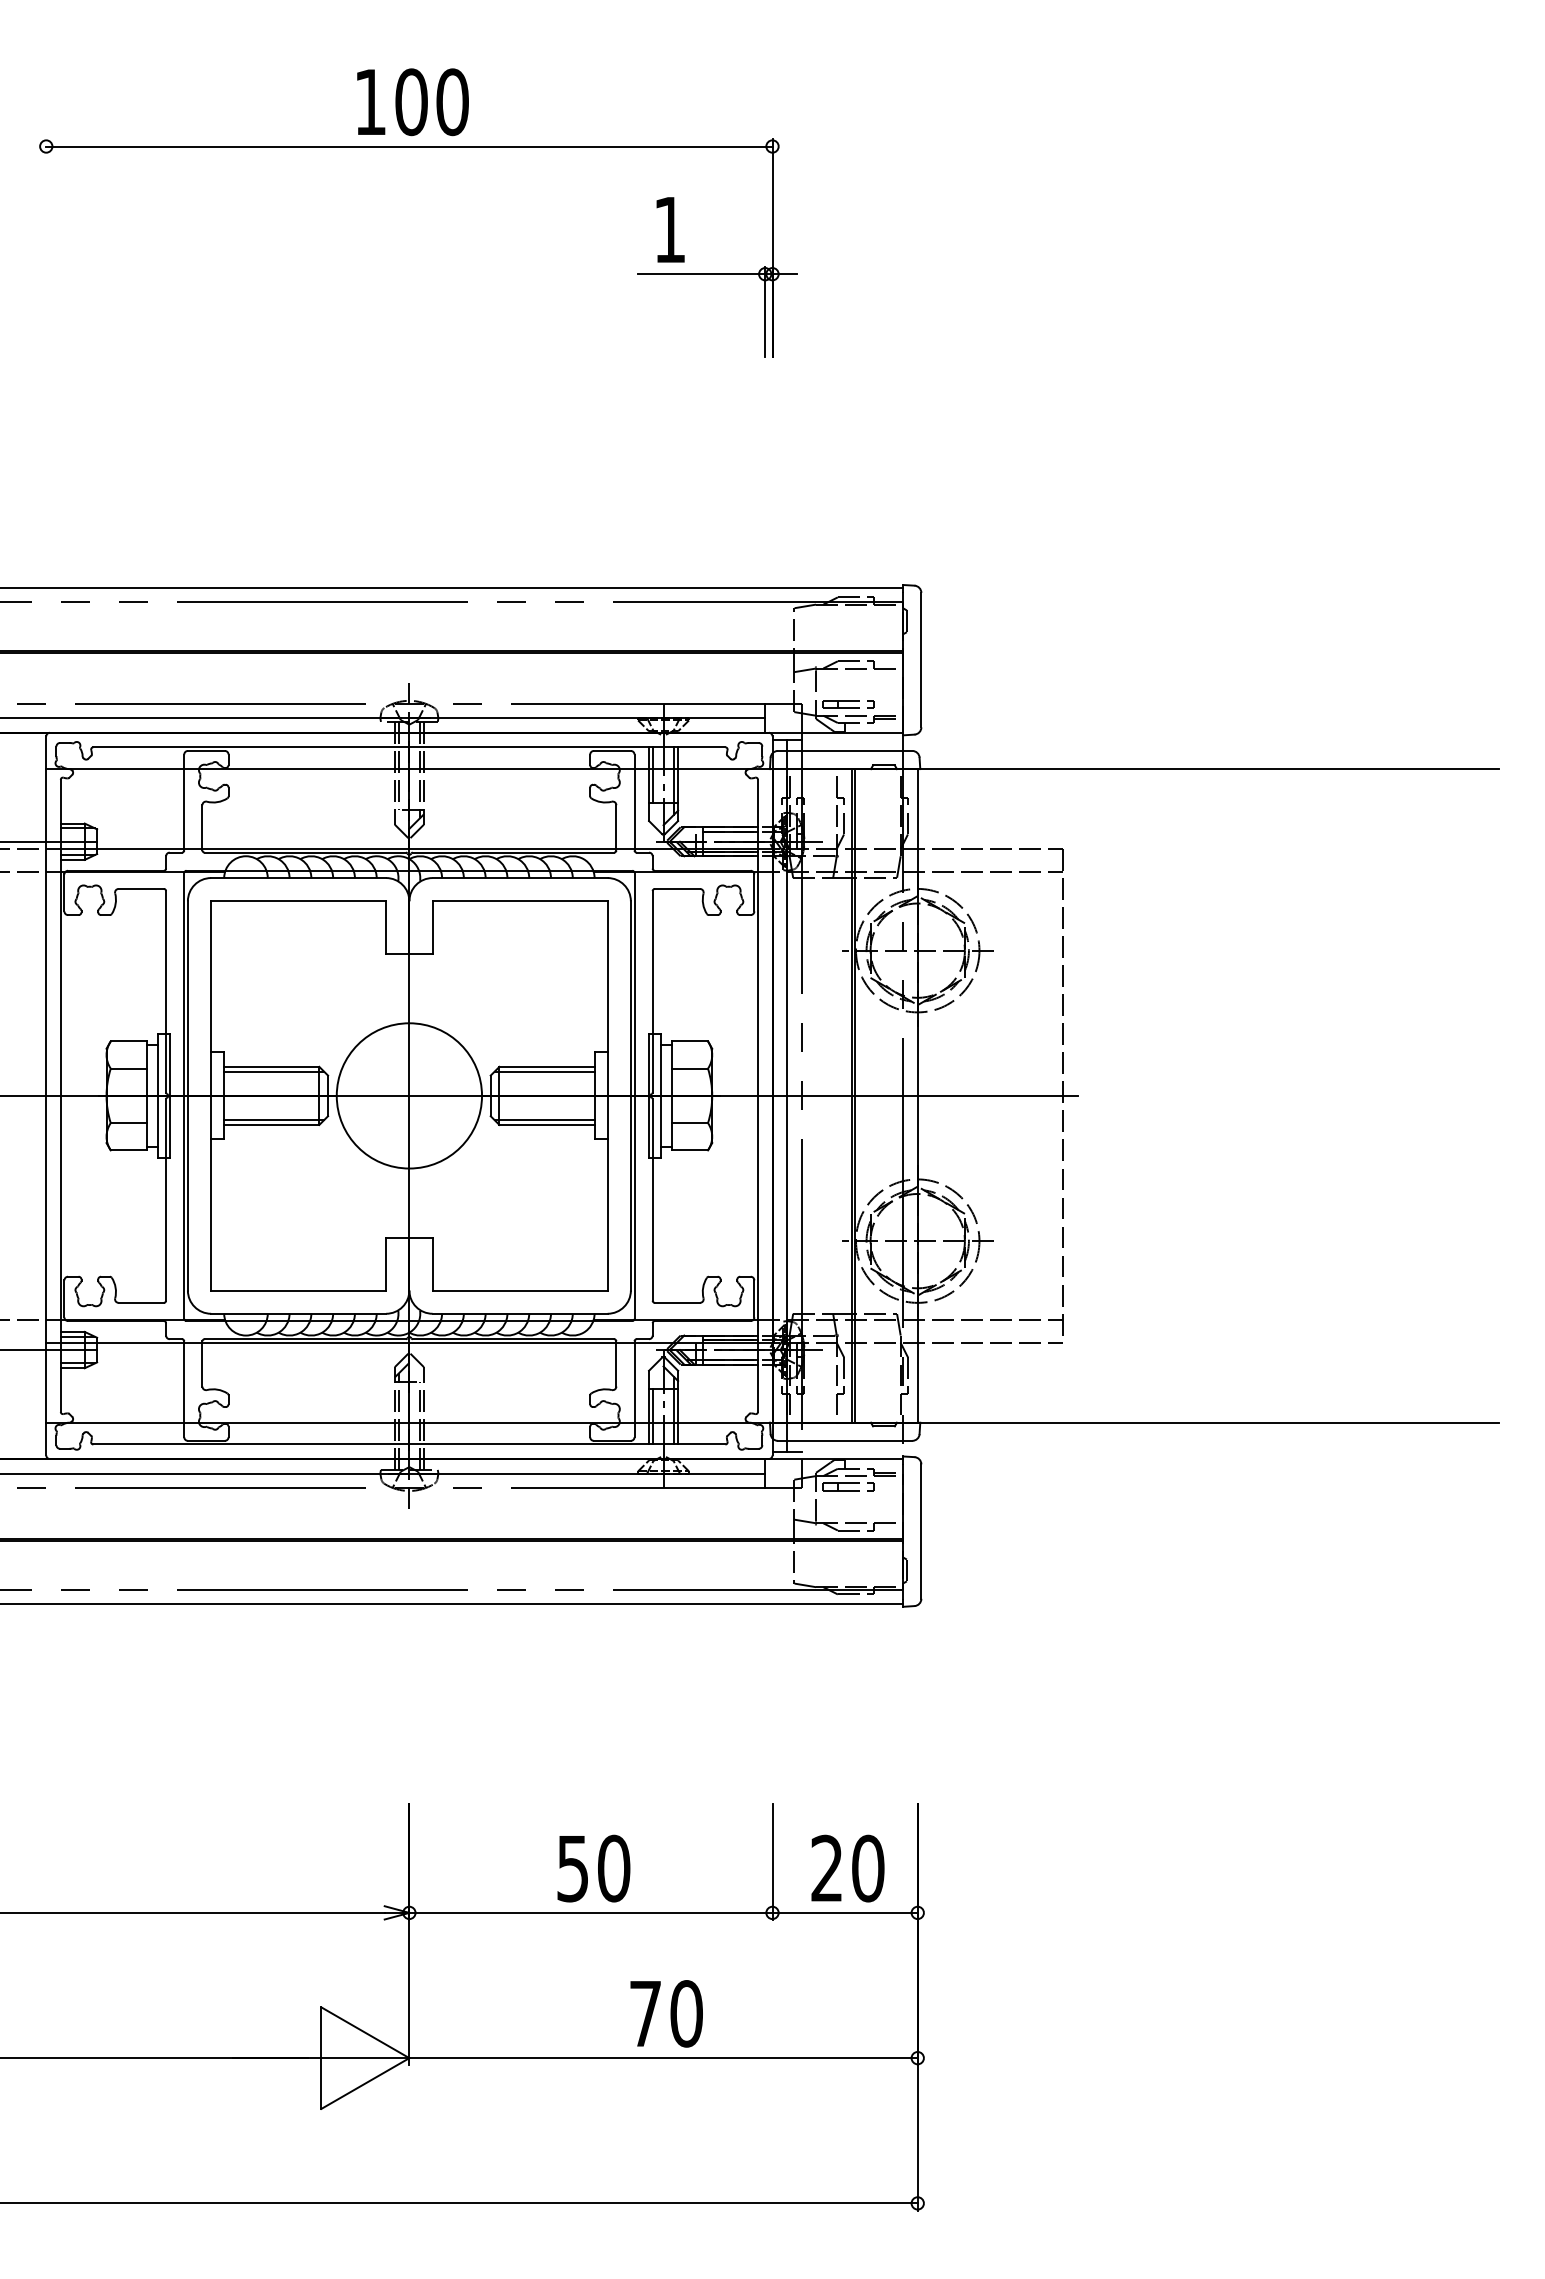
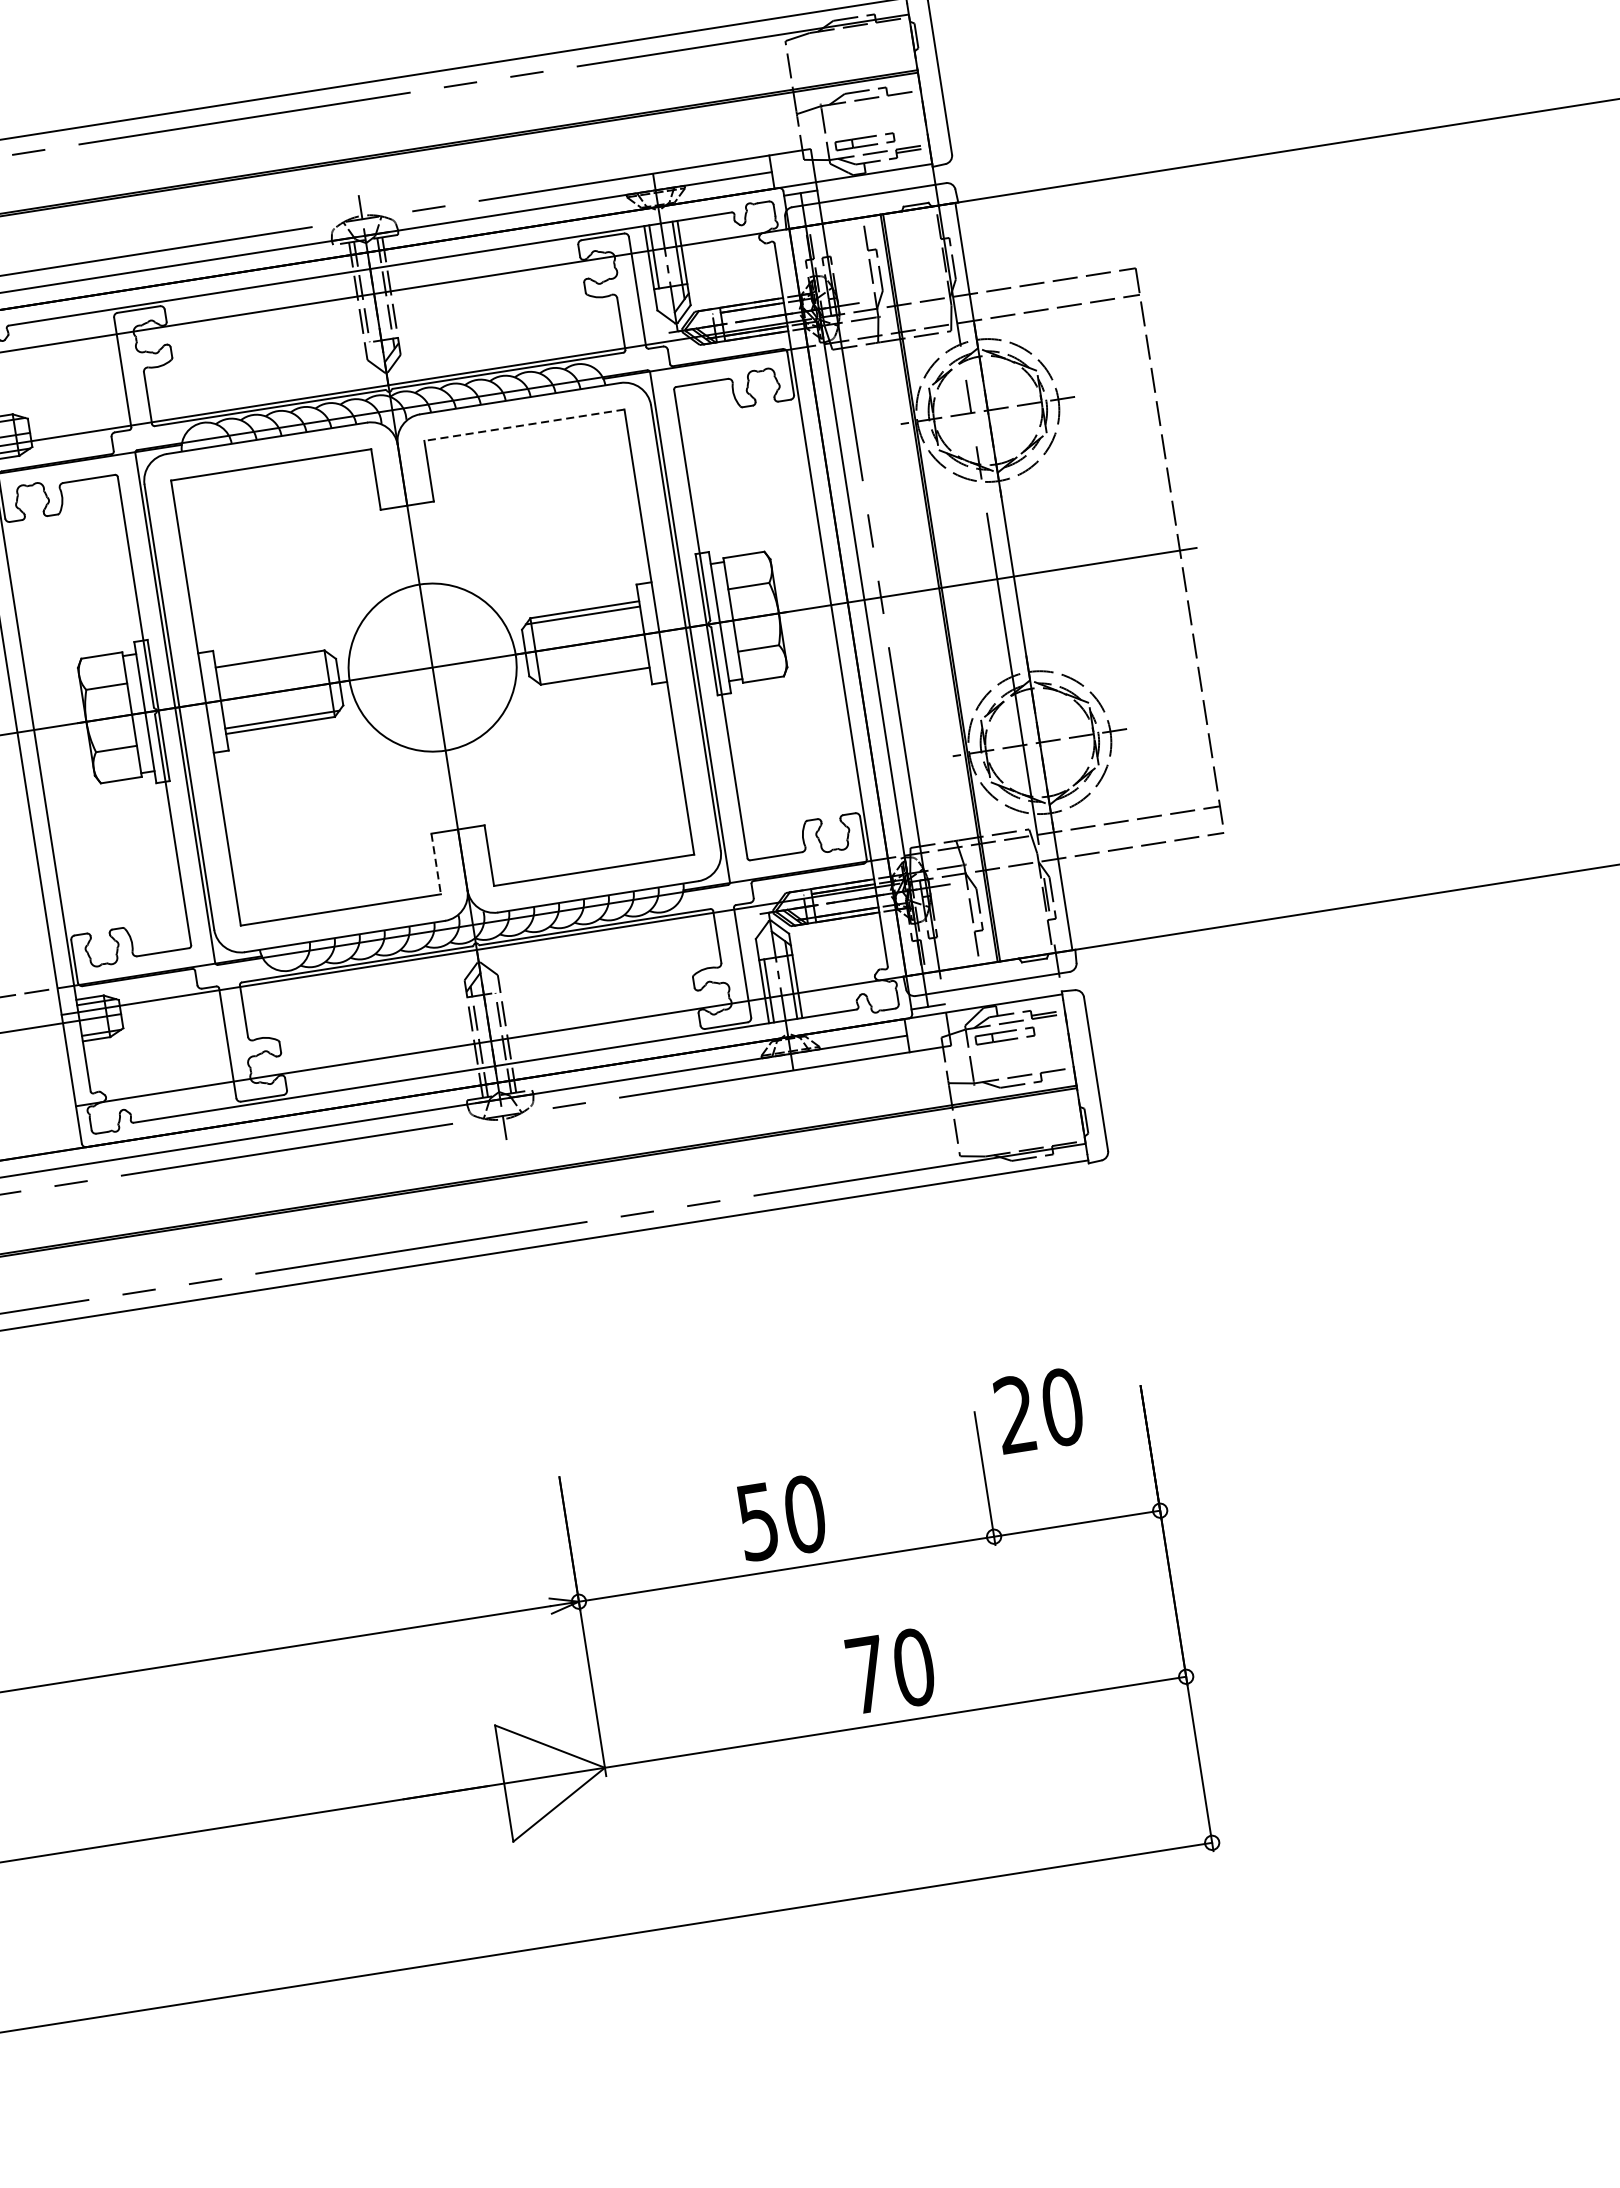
line: (520, 901) -> (524, 425), solid -> dashed
line: (274, 1071) -> (274, 663), removed
line: (544, 1120) -> (591, 671), removed
line: (386, 1264) -> (436, 864), solid -> dashed
text: (847, 1868) -> (1038, 1410), moved

